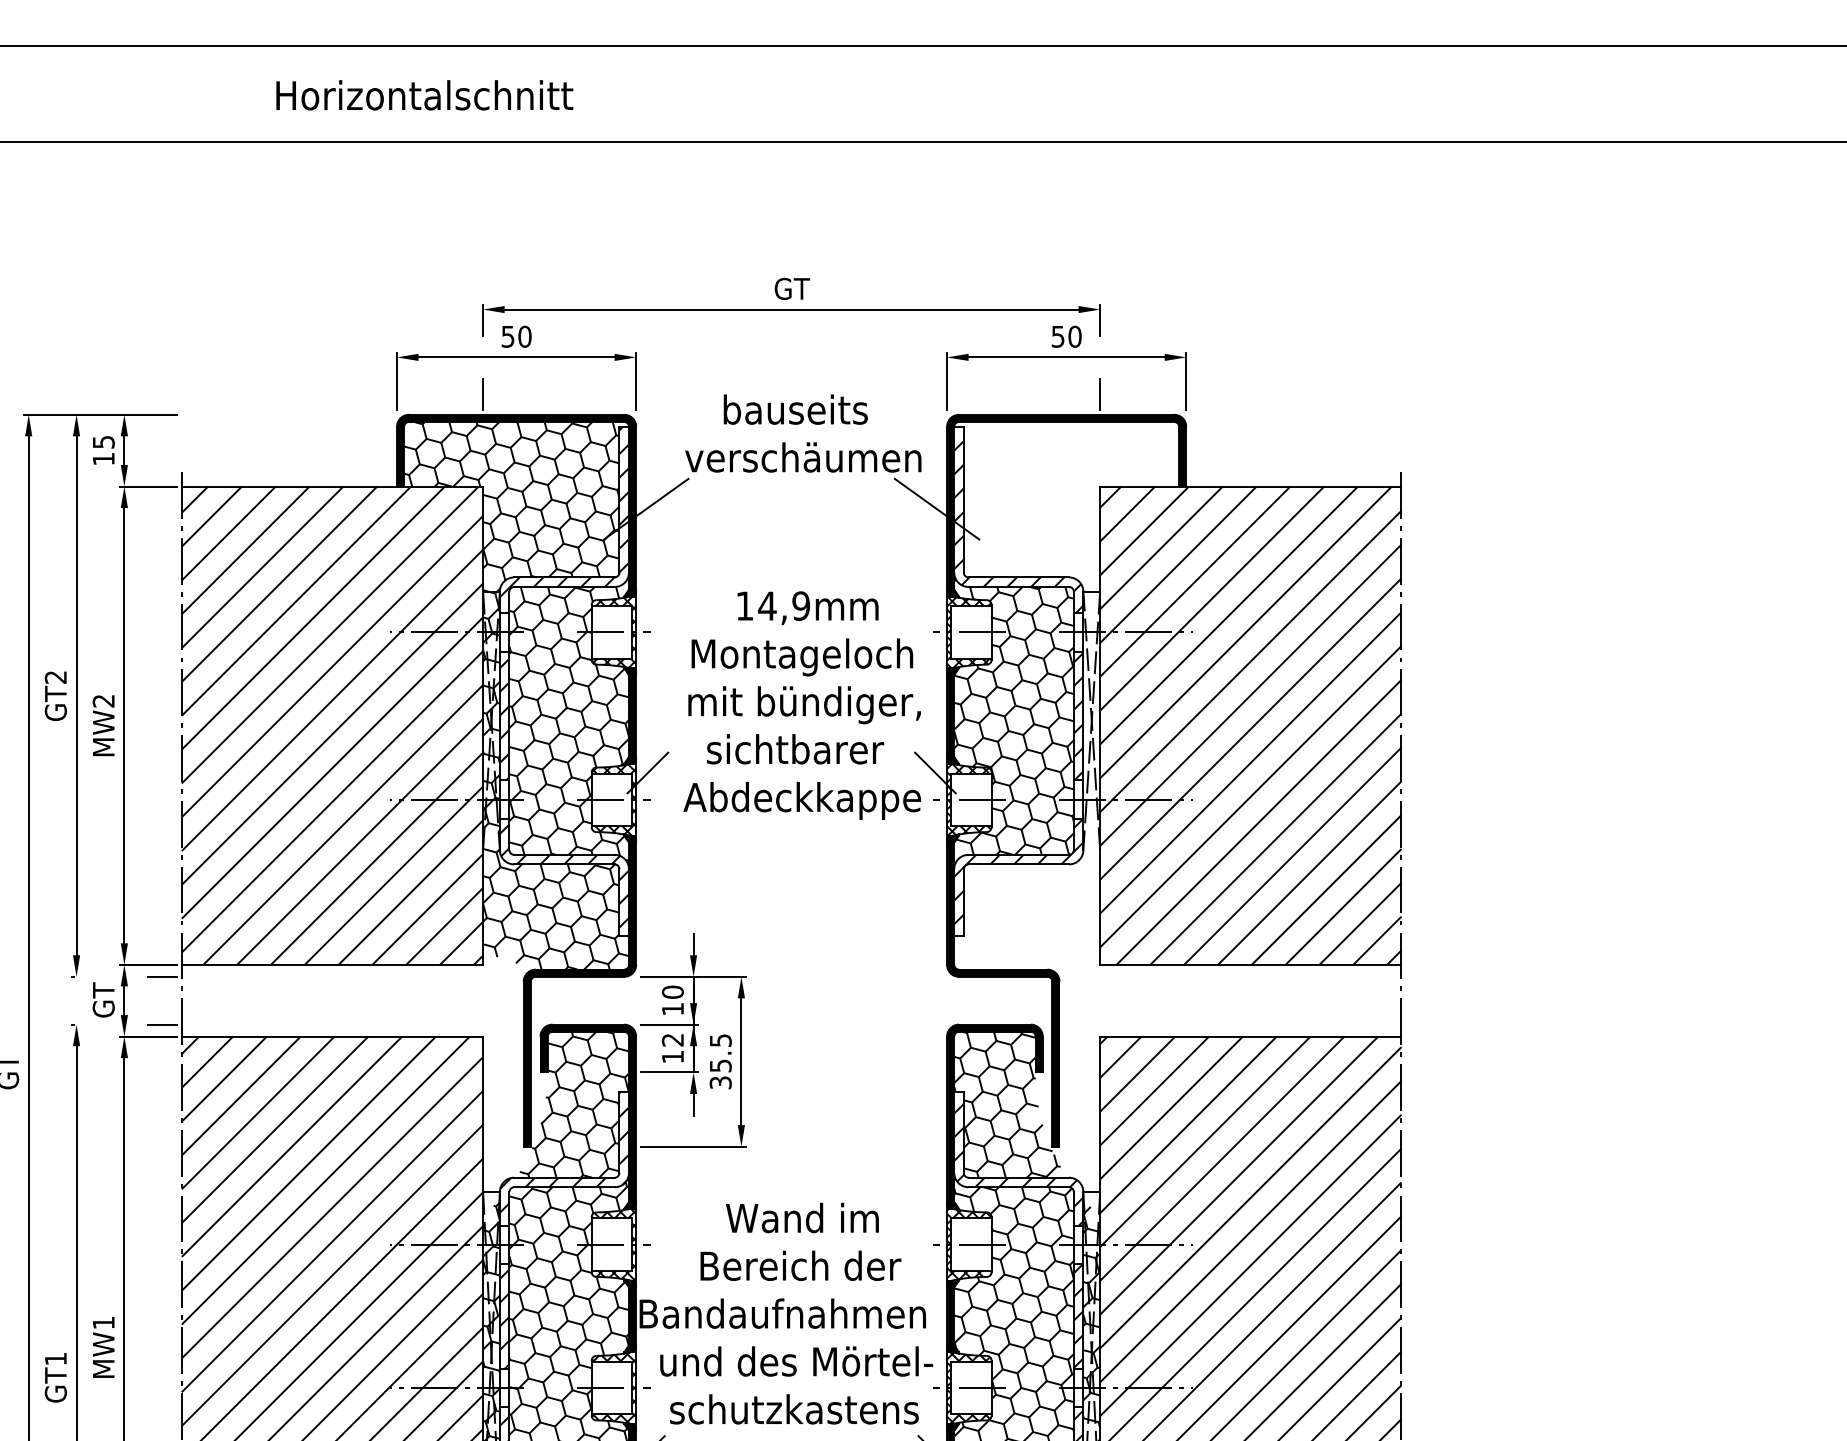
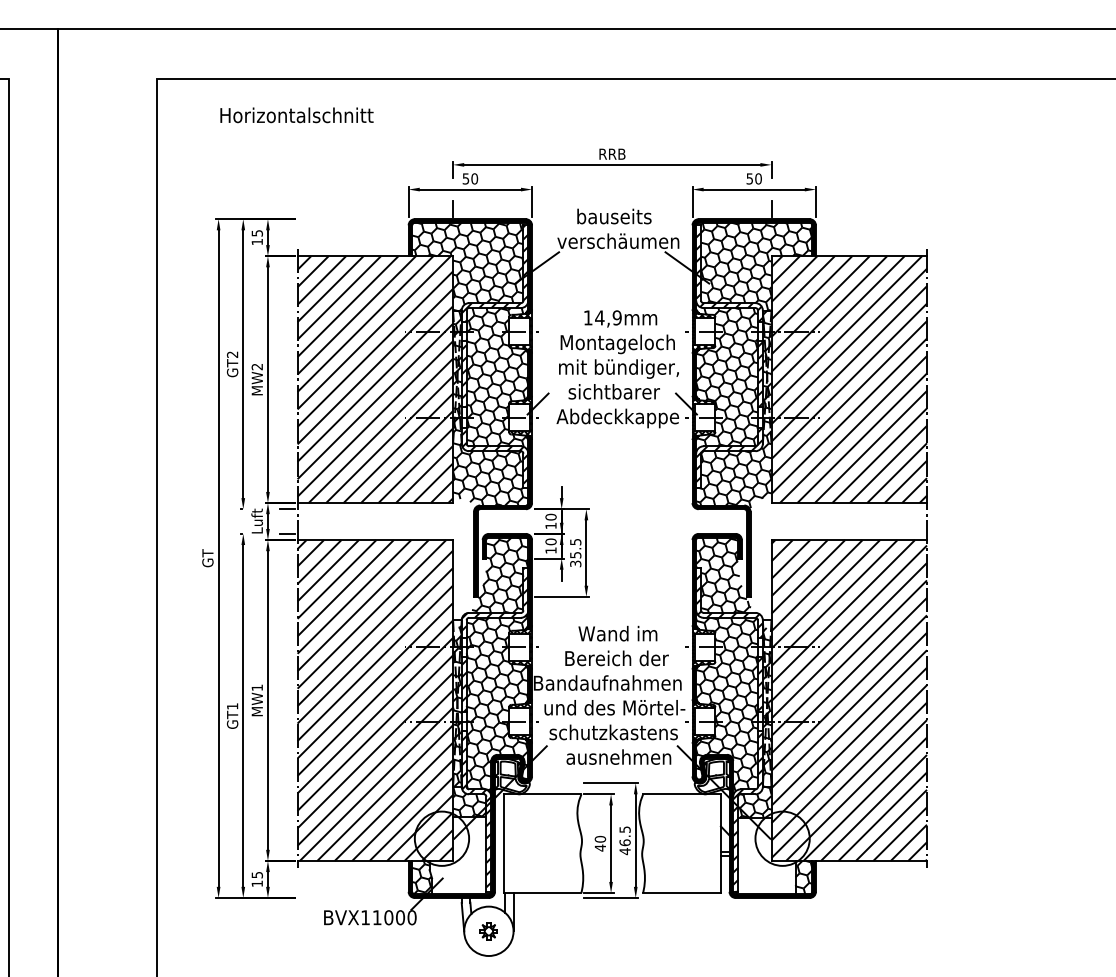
text: (423, 95) -> (296, 115), moved
text: (792, 287) -> (612, 153), GT -> RRB
hatch: (1067, 698) -> (754, 365), added
text: (102, 998) -> (256, 520), GT -> Luft
text: (671, 1039) -> (550, 541), 12 -> 10

